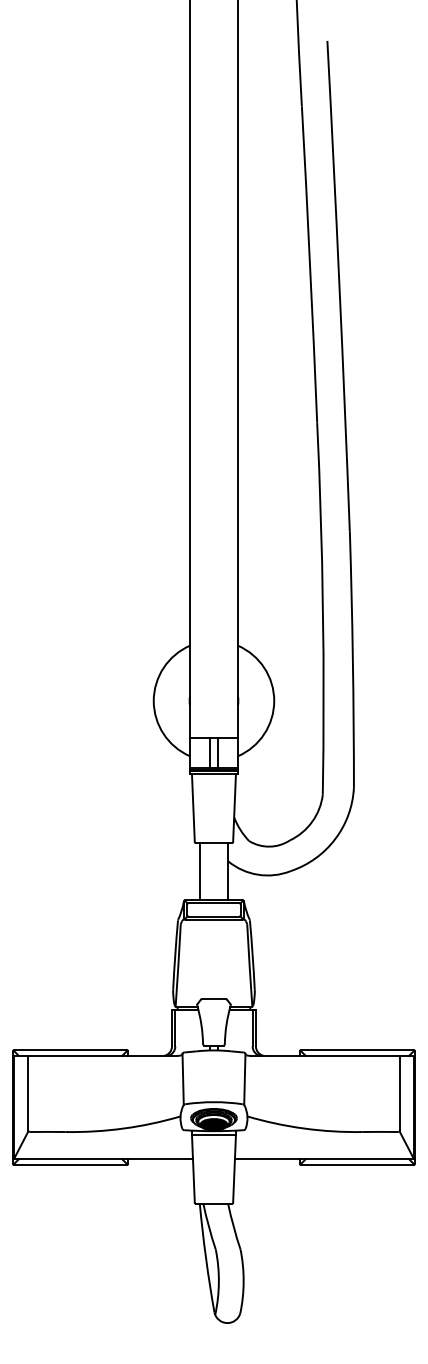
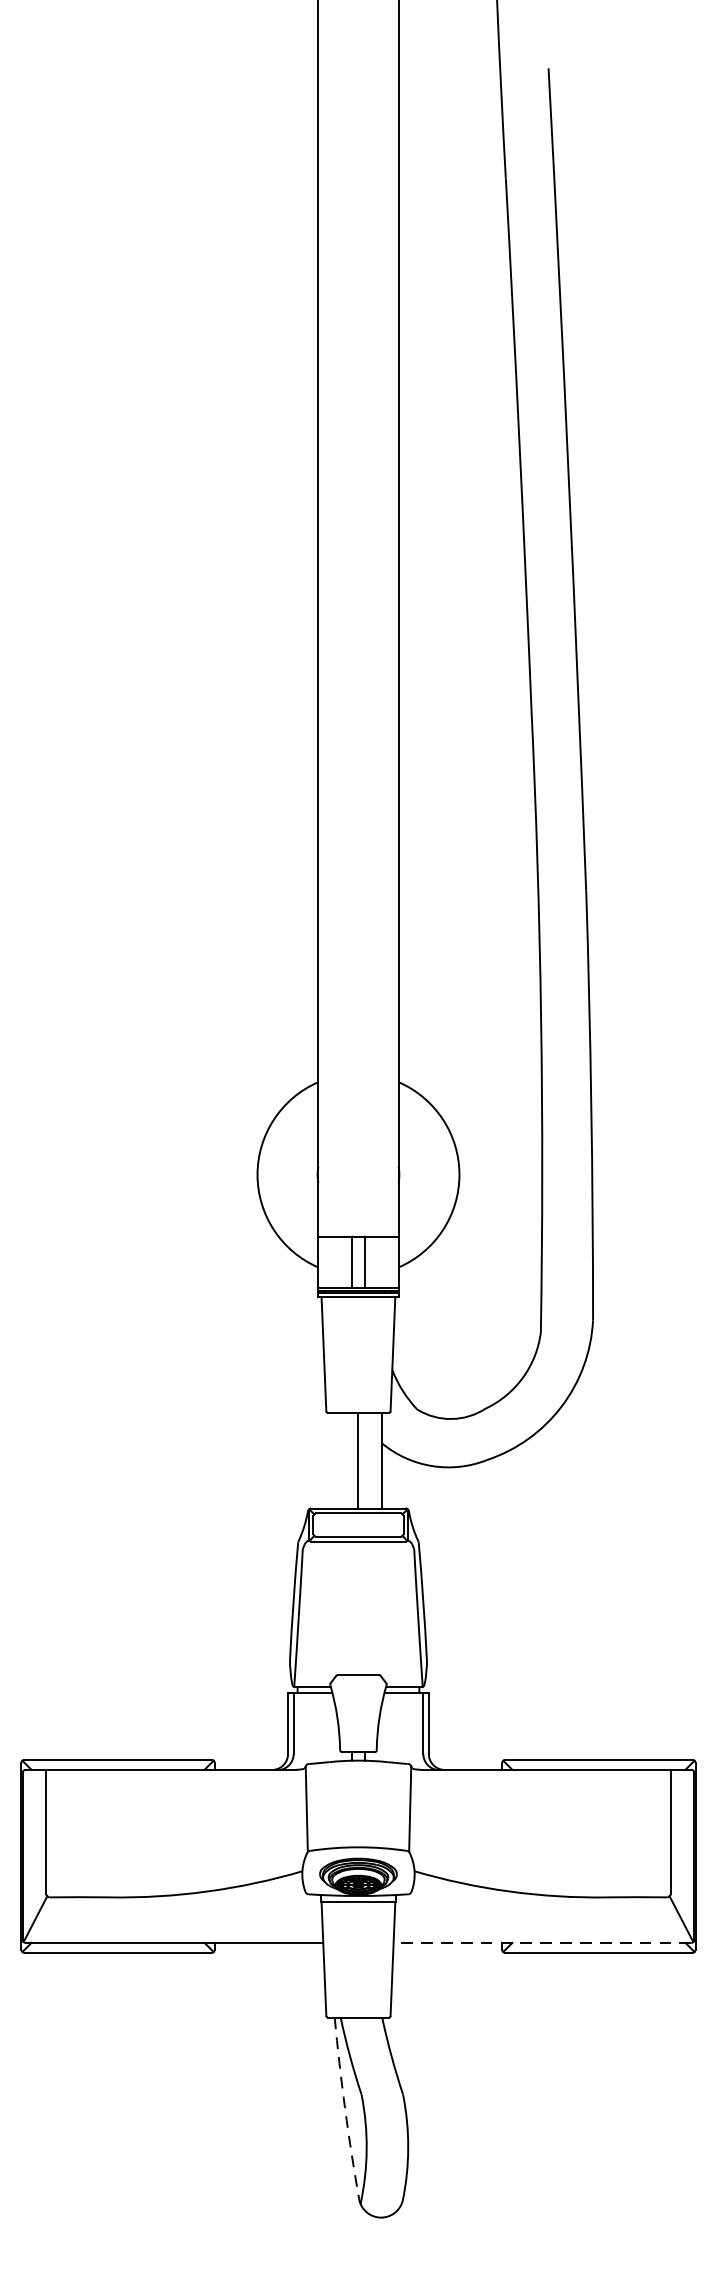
line: (199, 871) -> (357, 1460), moved
line: (323, 1159) -> (542, 1943), solid -> dashed
arc: (206, 1258) -> (345, 2109), solid -> dashed

